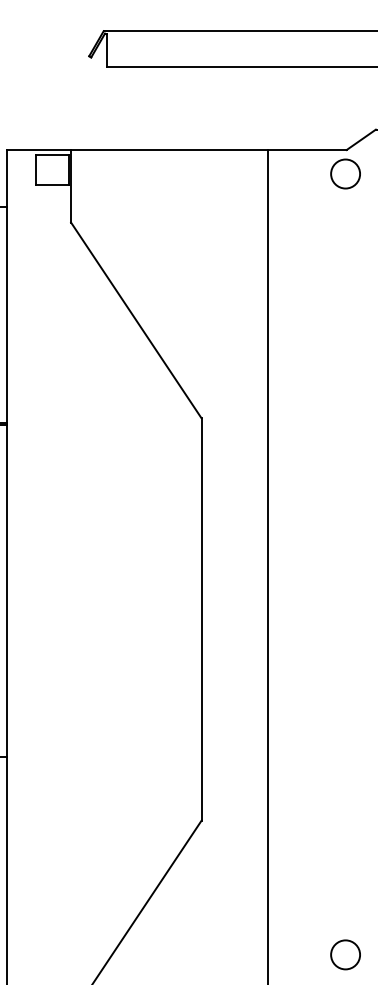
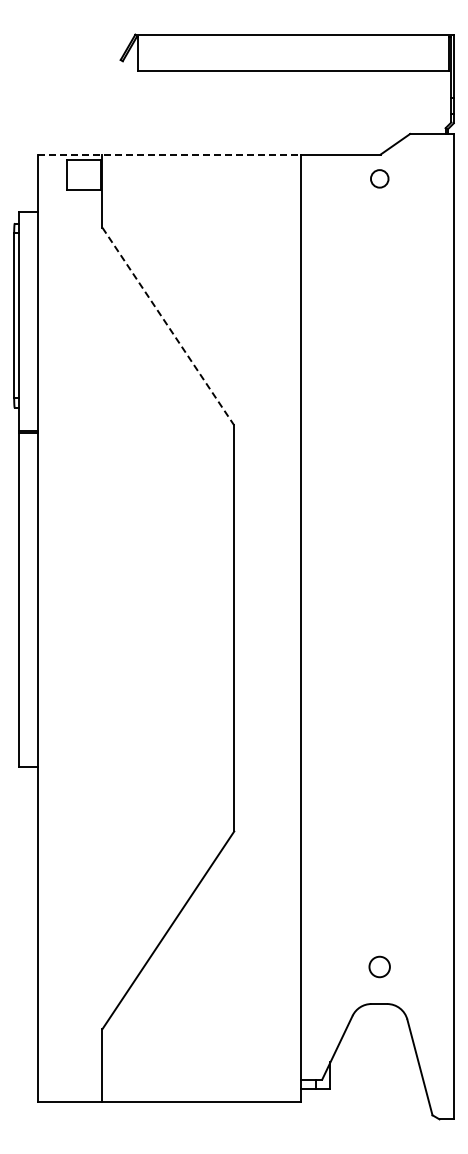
line: (137, 149) -> (169, 154), solid -> dashed
circle: (345, 173) -> (379, 178), size x0.6
line: (136, 320) -> (168, 326), solid -> dashed
circle: (345, 954) -> (379, 966), size x0.7

